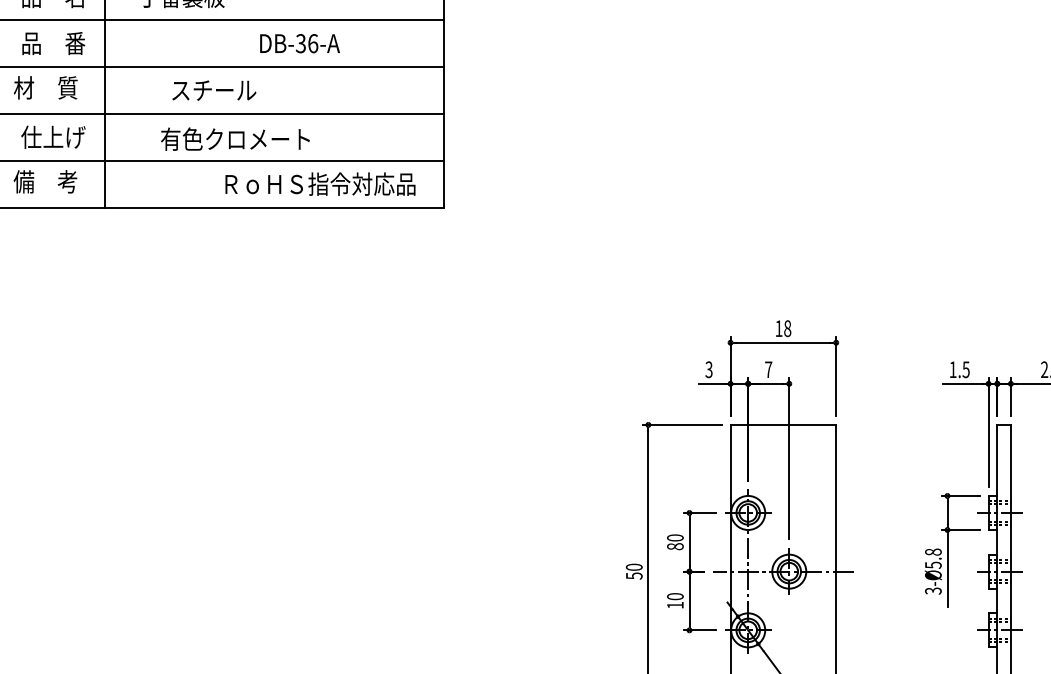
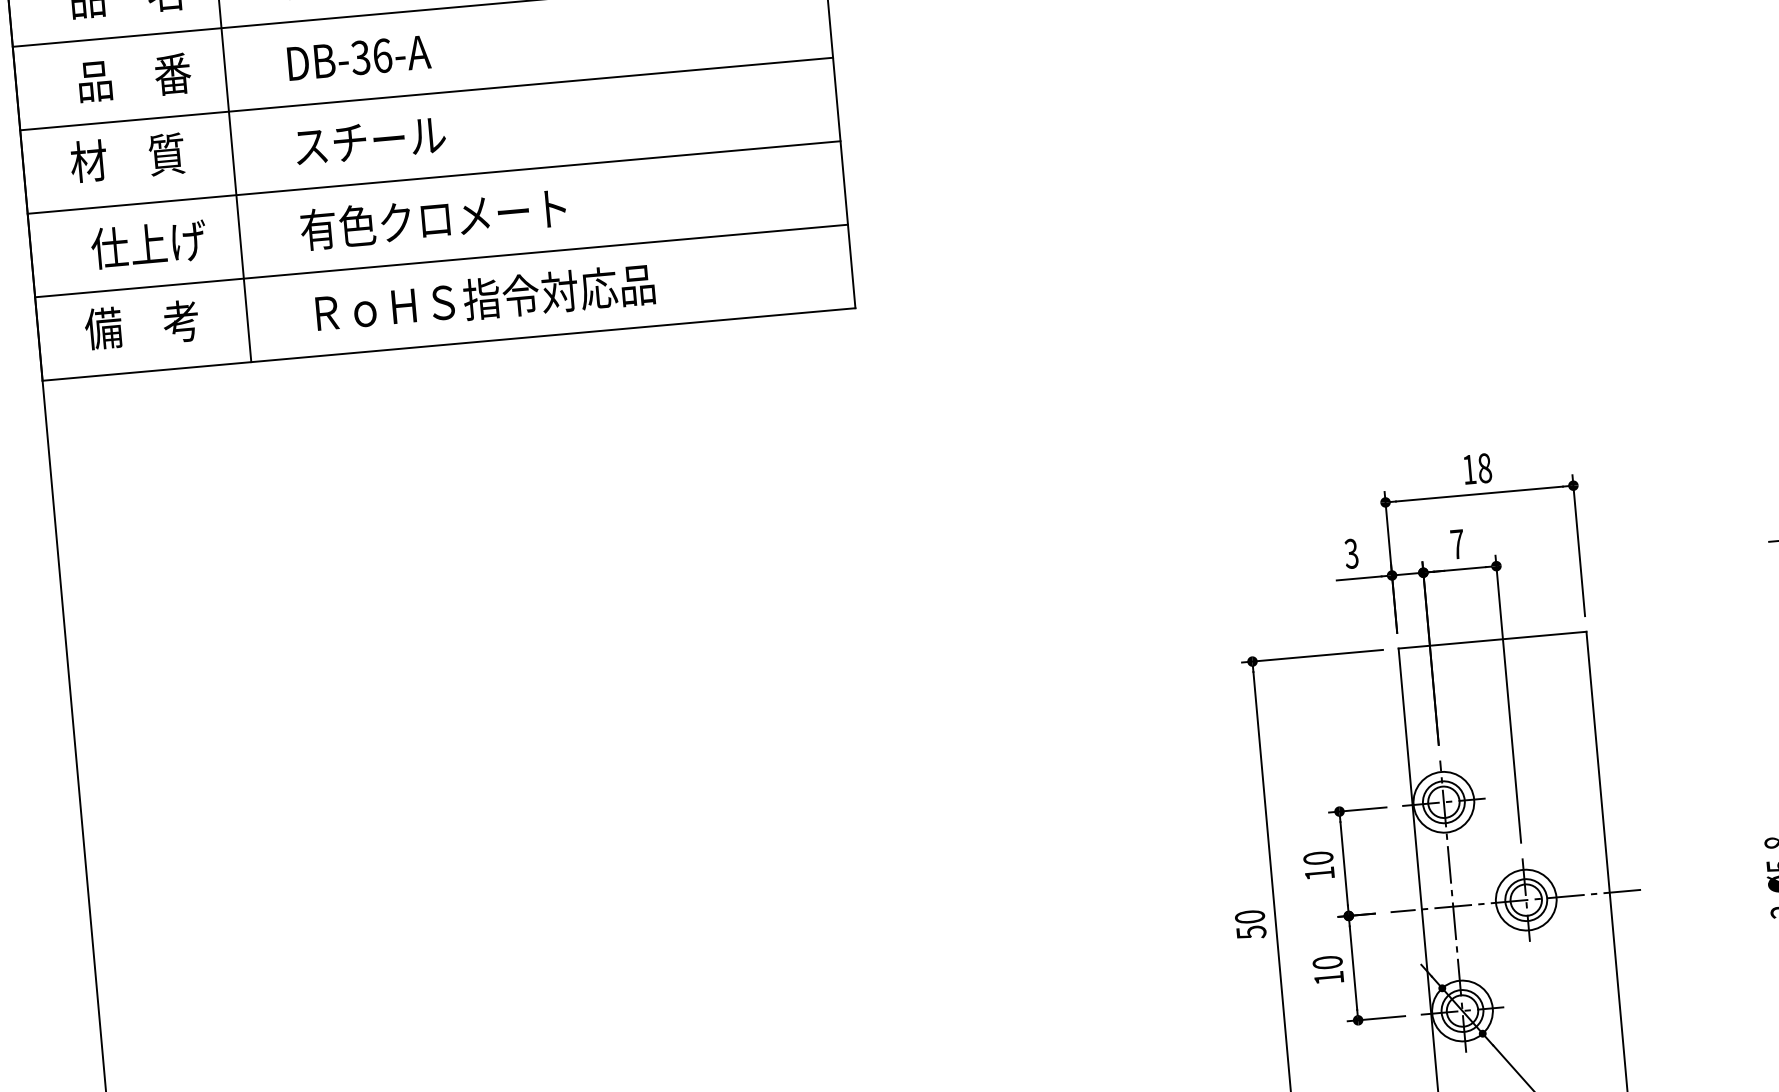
text: (299, 43) -> (358, 57), moved
text: (214, 90) -> (370, 140), moved
text: (235, 138) -> (433, 217), moved
text: (320, 183) -> (485, 297), moved
text: (675, 546) -> (1319, 873), 80 -> 10

